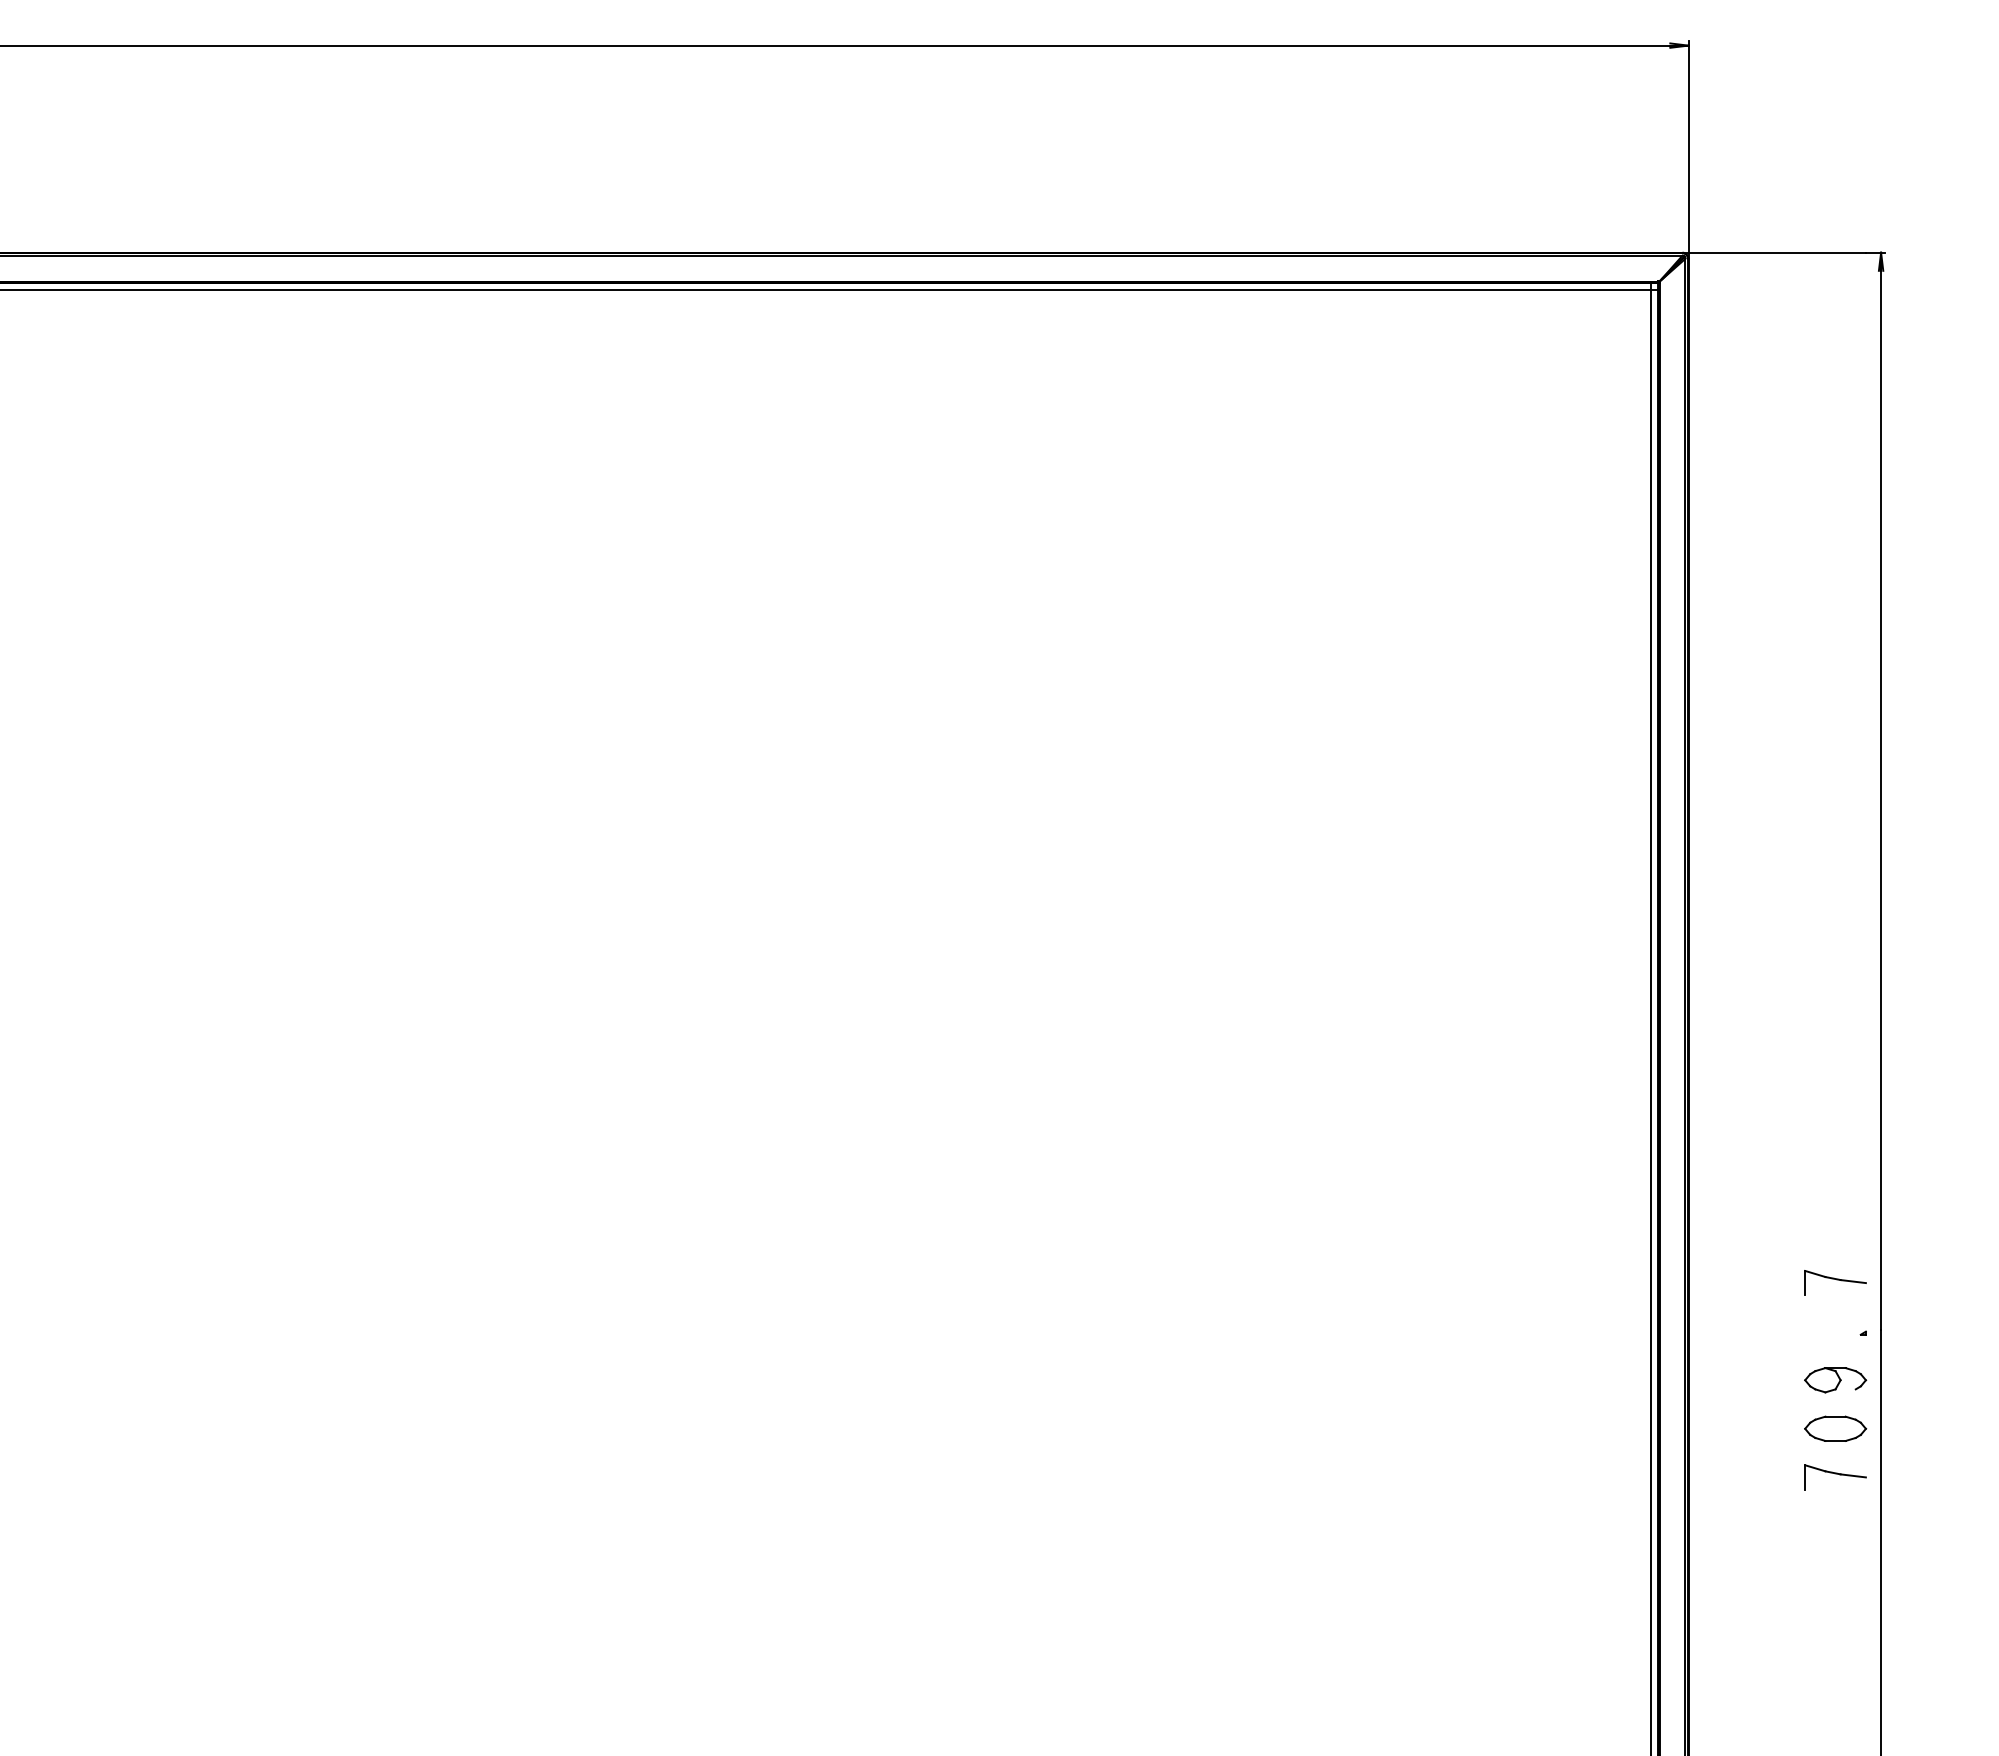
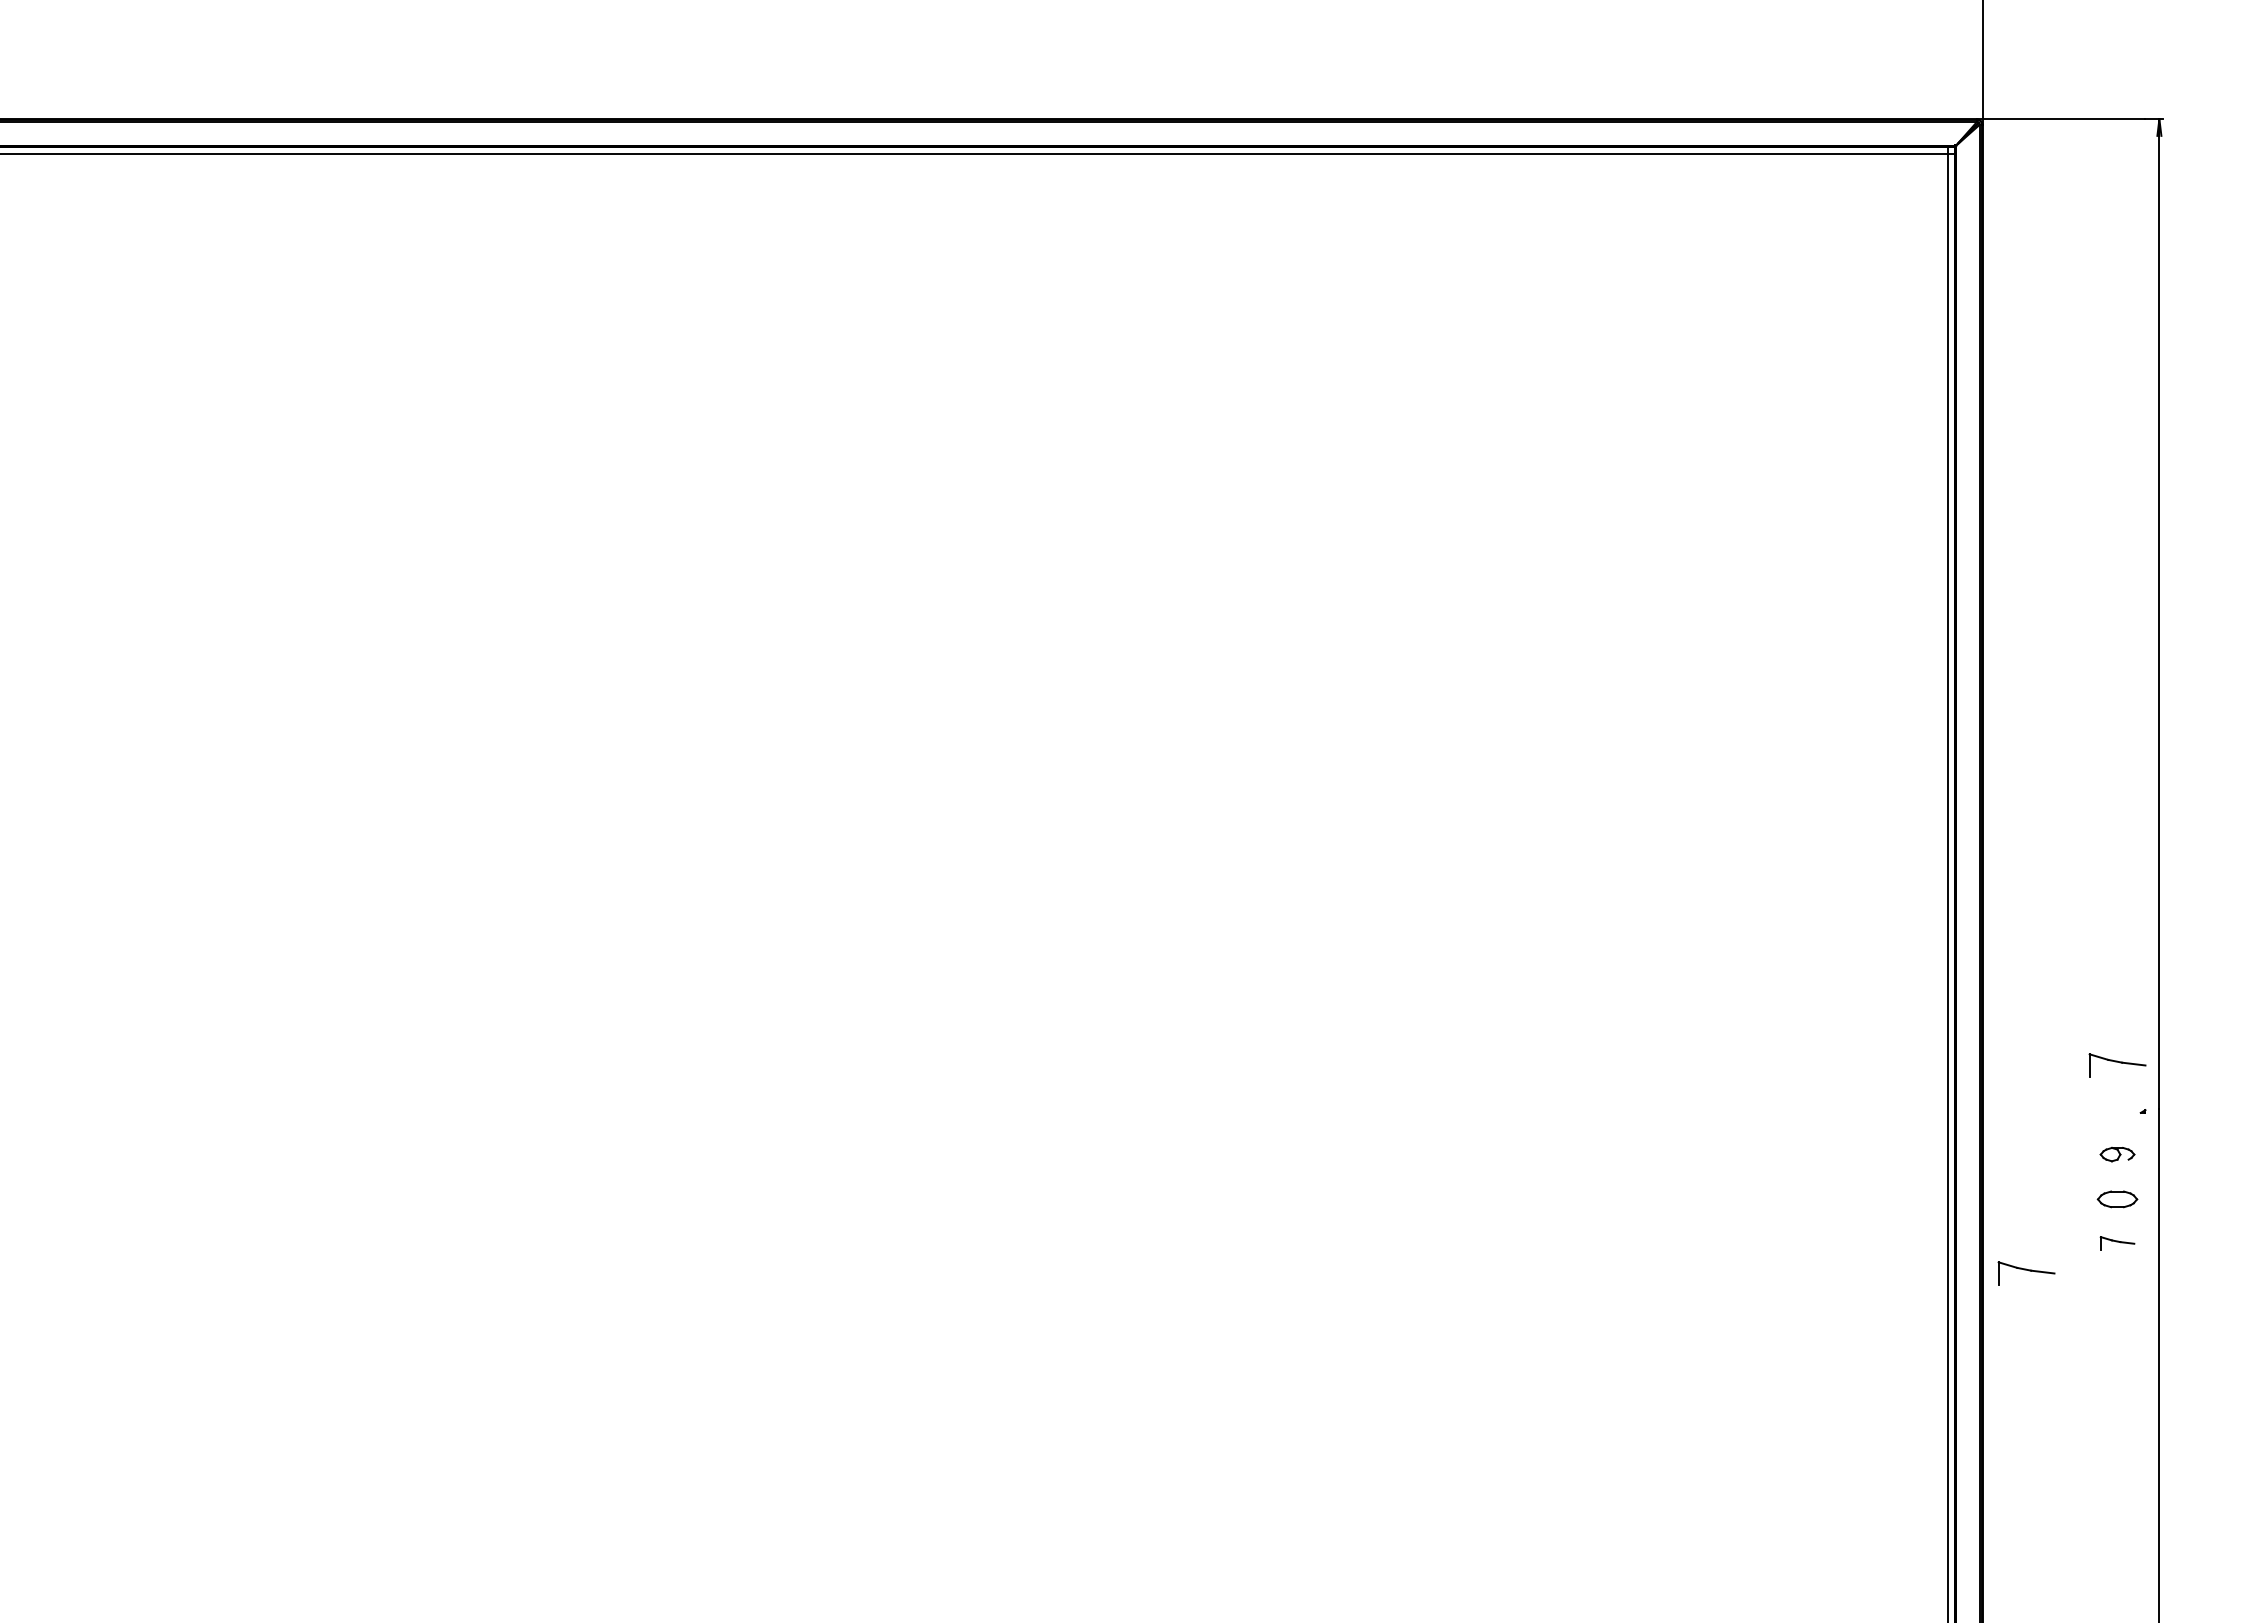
part: (1835, 1380) -> (2117, 1154), size x0.6
part: (1835, 1429) -> (2117, 1199), size x0.7
part: (1835, 1476) -> (2117, 1243), size x0.6
part: (1736, 1509) -> (2026, 1273), added

